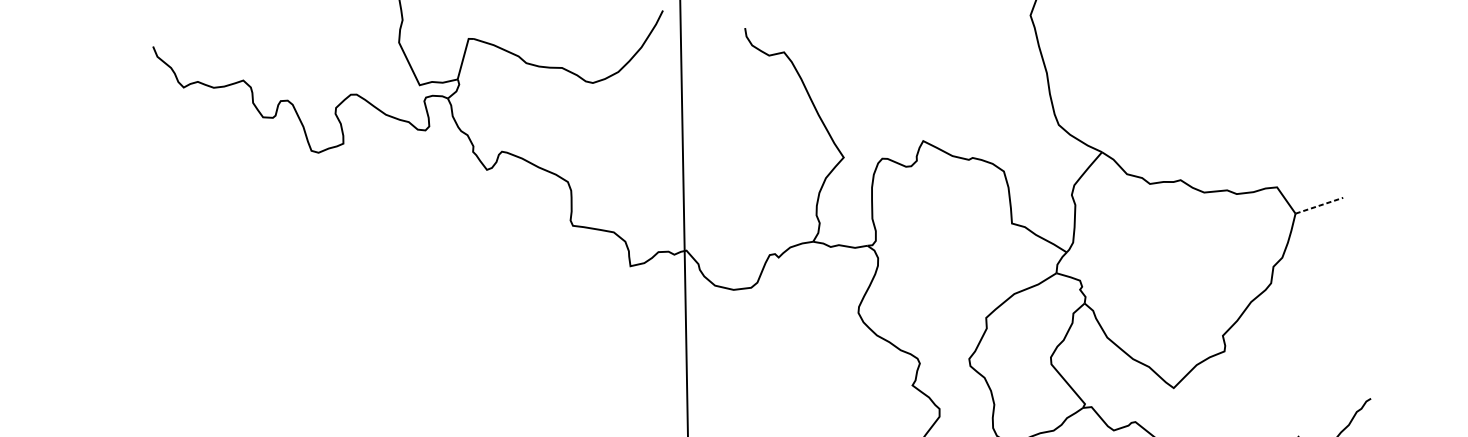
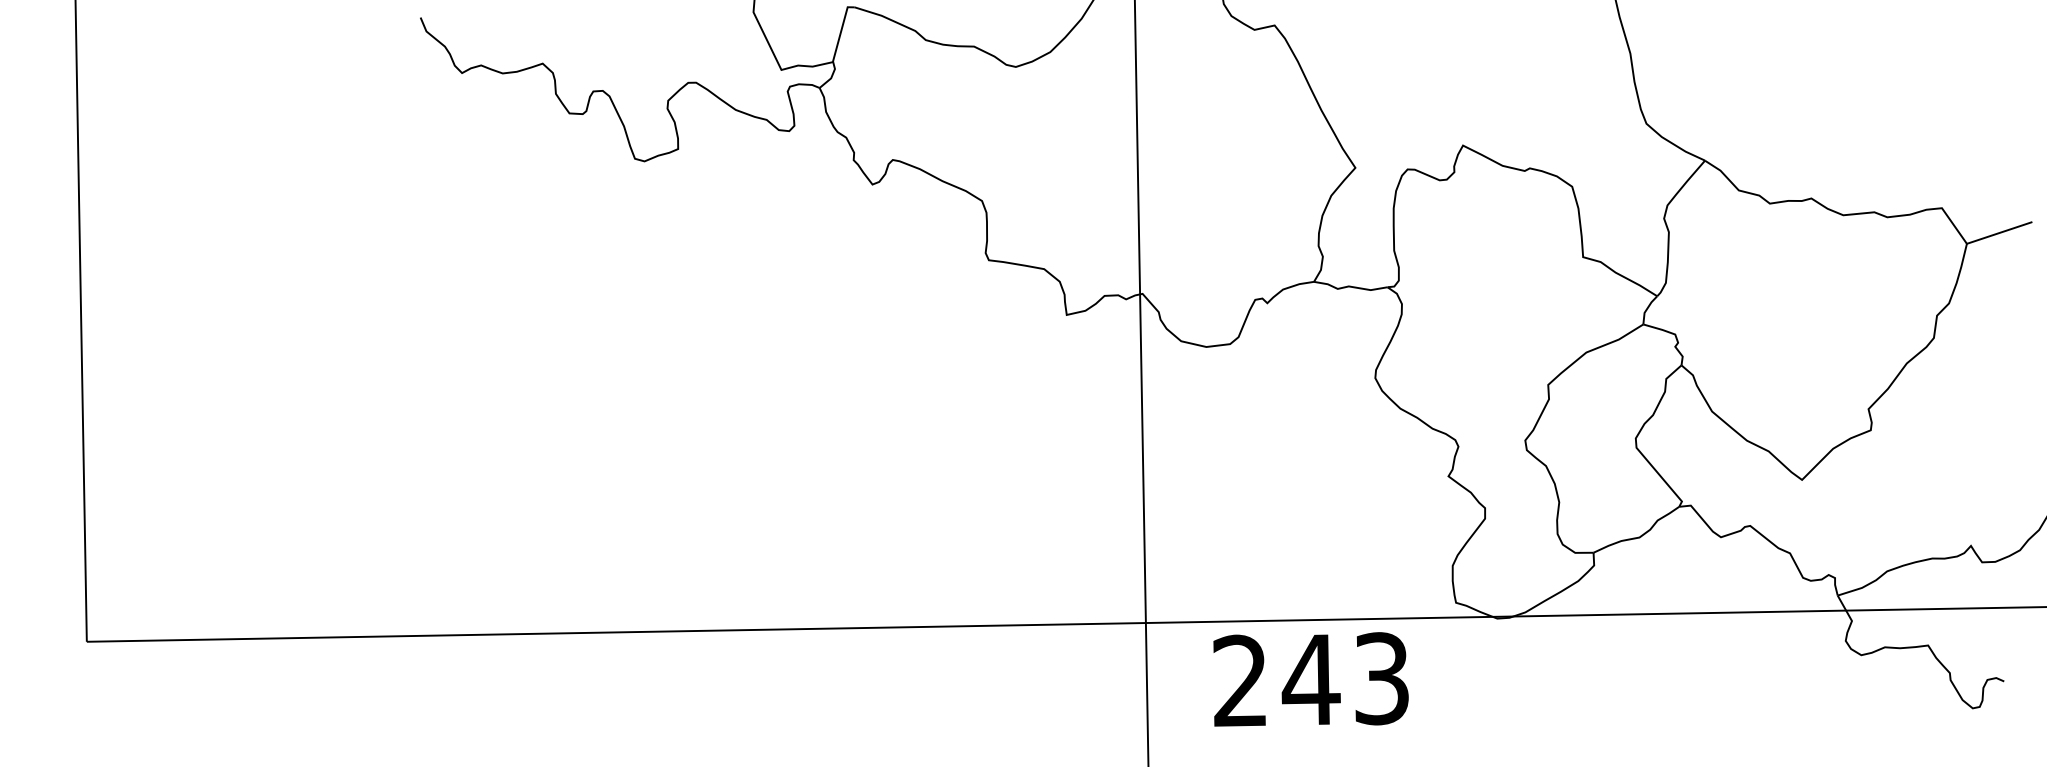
line: (1319, 205) -> (1999, 232), dashed -> solid

